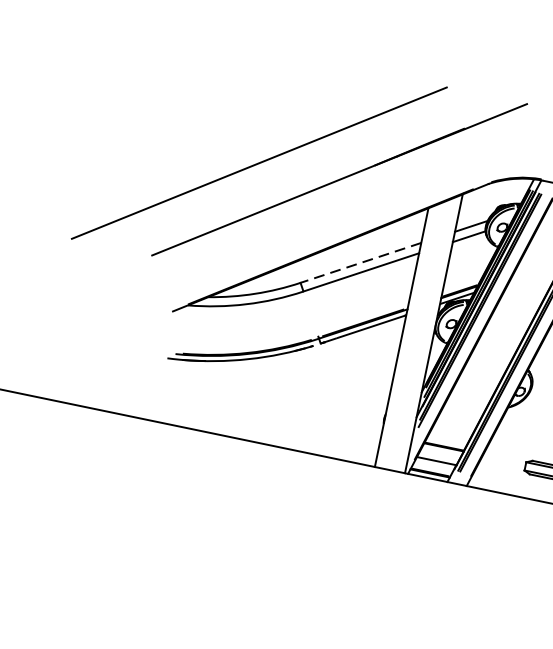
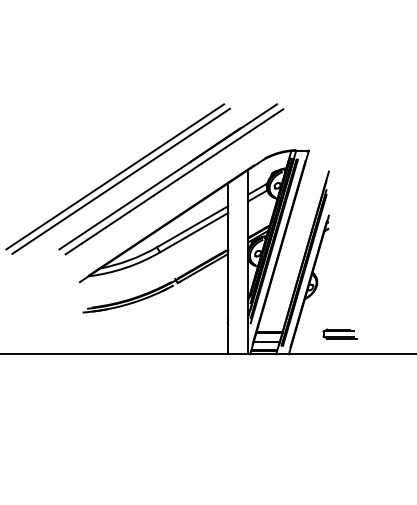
line: (267, 170) -> (121, 180), added
line: (347, 188) -> (174, 181), added
line: (360, 262) -> (192, 226), dashed -> solid

